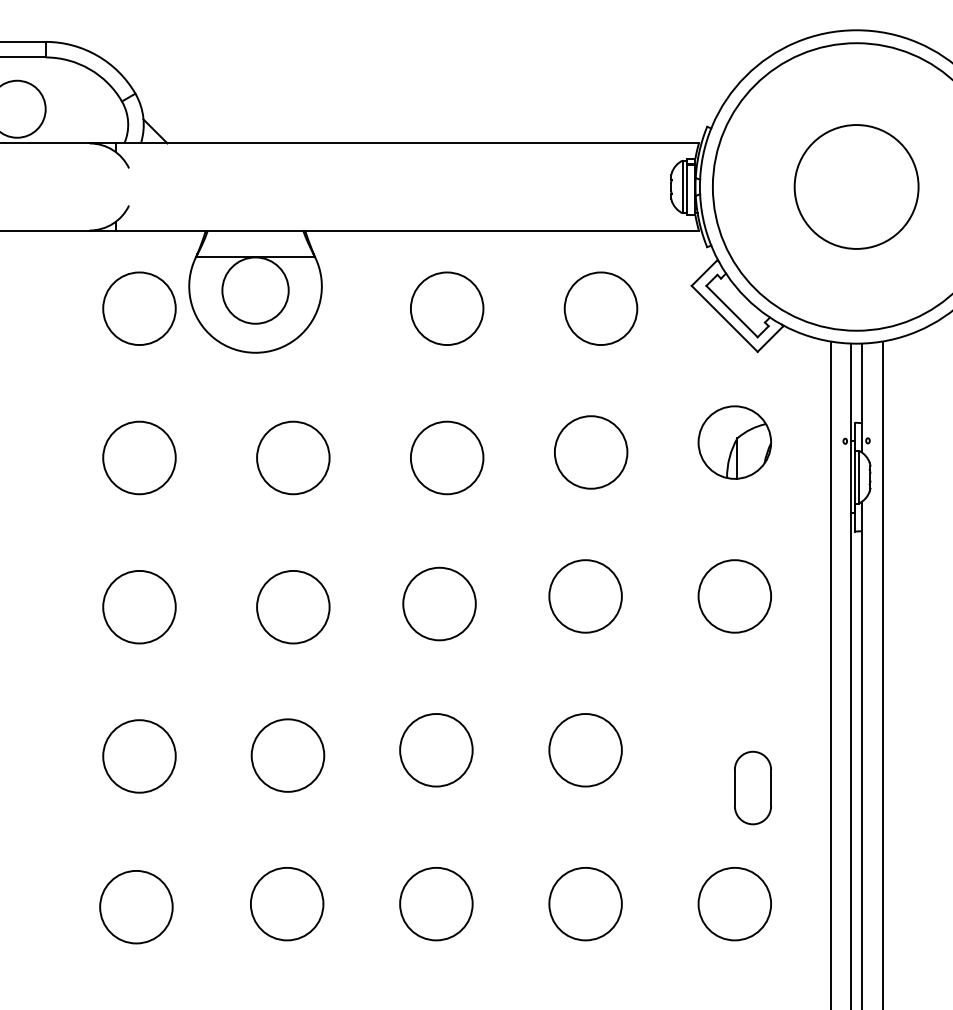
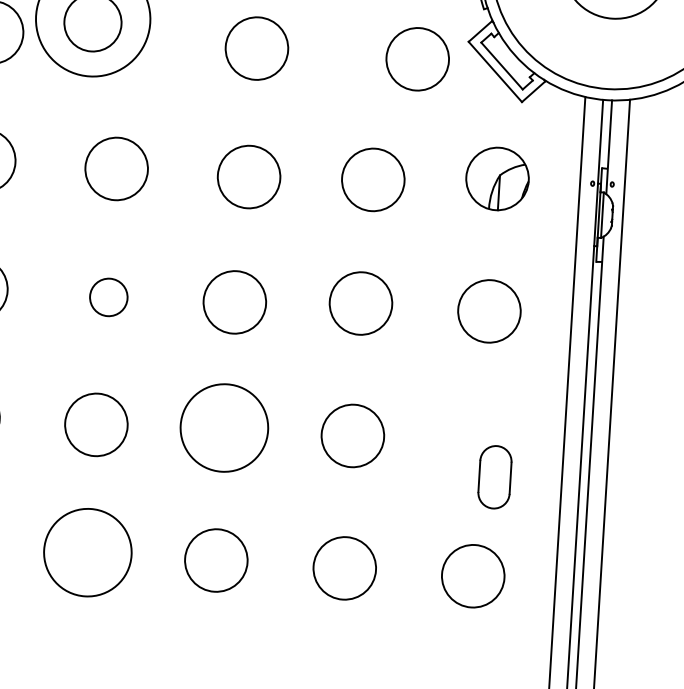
circle: (600, 308) -> (417, 59), moved
circle: (293, 606) -> (109, 296), size x0.6
circle: (436, 750) -> (224, 428), size x1.4
circle: (286, 903) -> (87, 552), size x1.4

